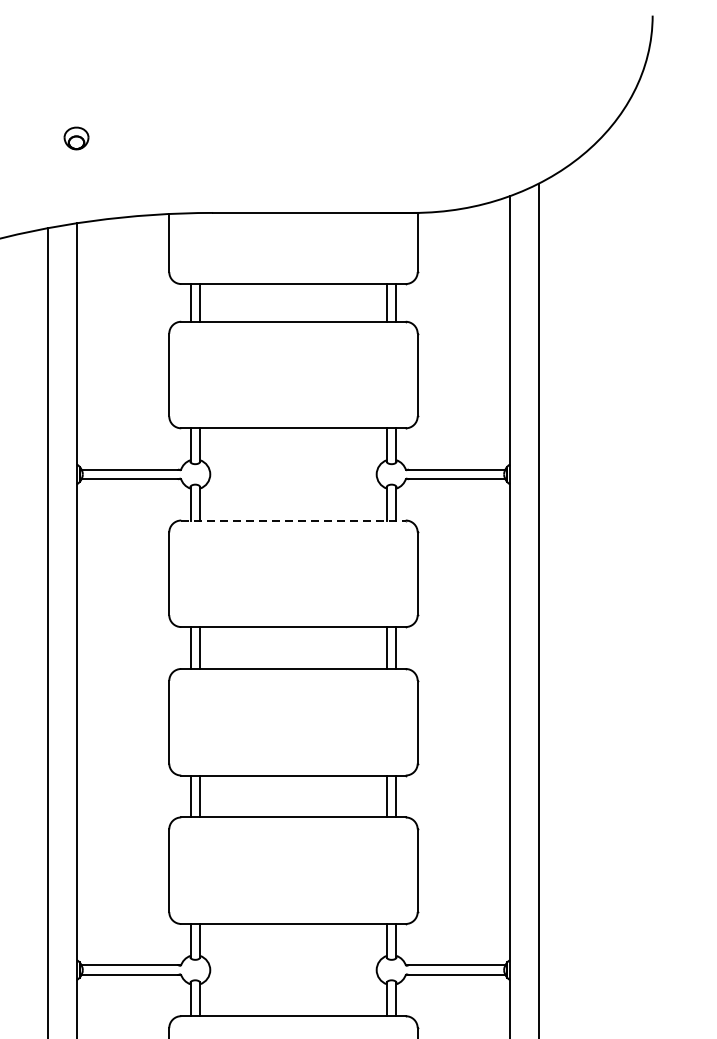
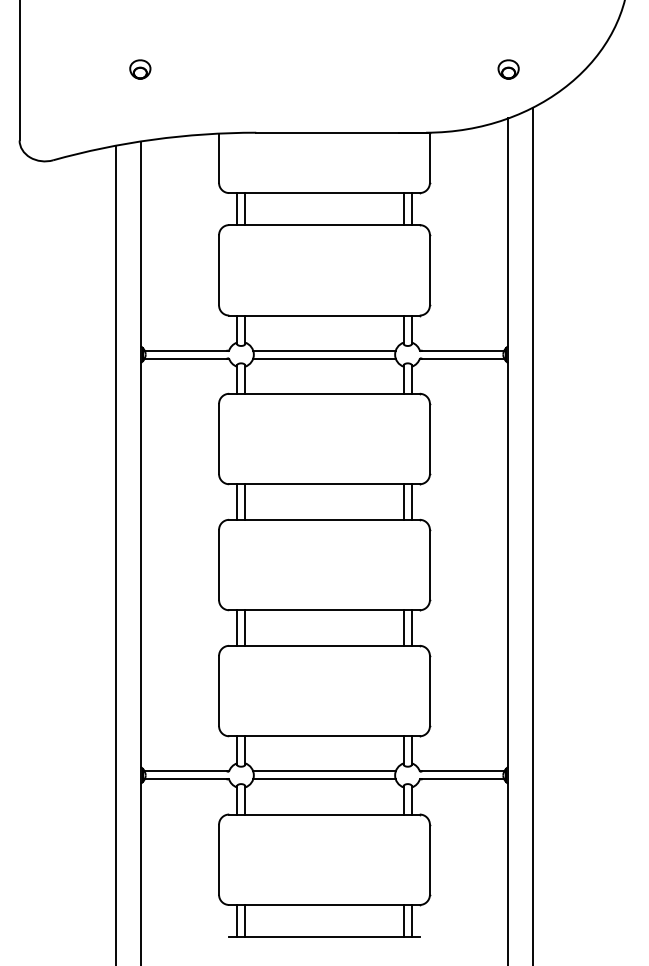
part: (510, 138) -> (508, 69), added
line: (293, 469) -> (324, 350), added
line: (293, 478) -> (324, 358), added
line: (294, 520) -> (325, 393), dashed -> solid
line: (293, 965) -> (324, 771), added
line: (293, 974) -> (324, 779), added

